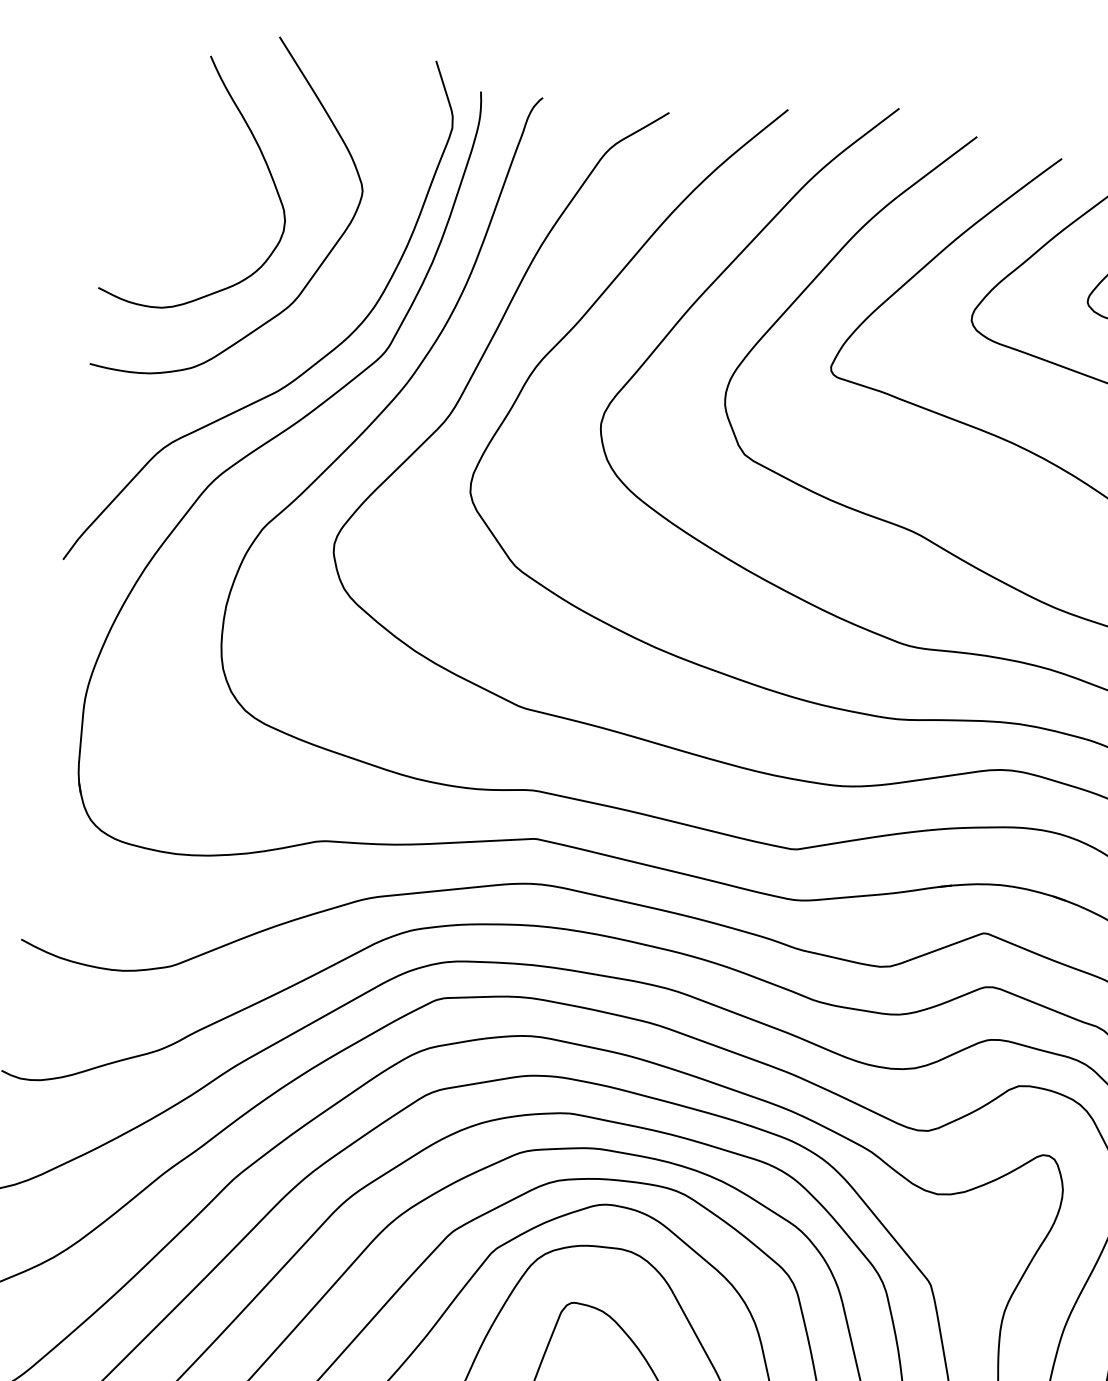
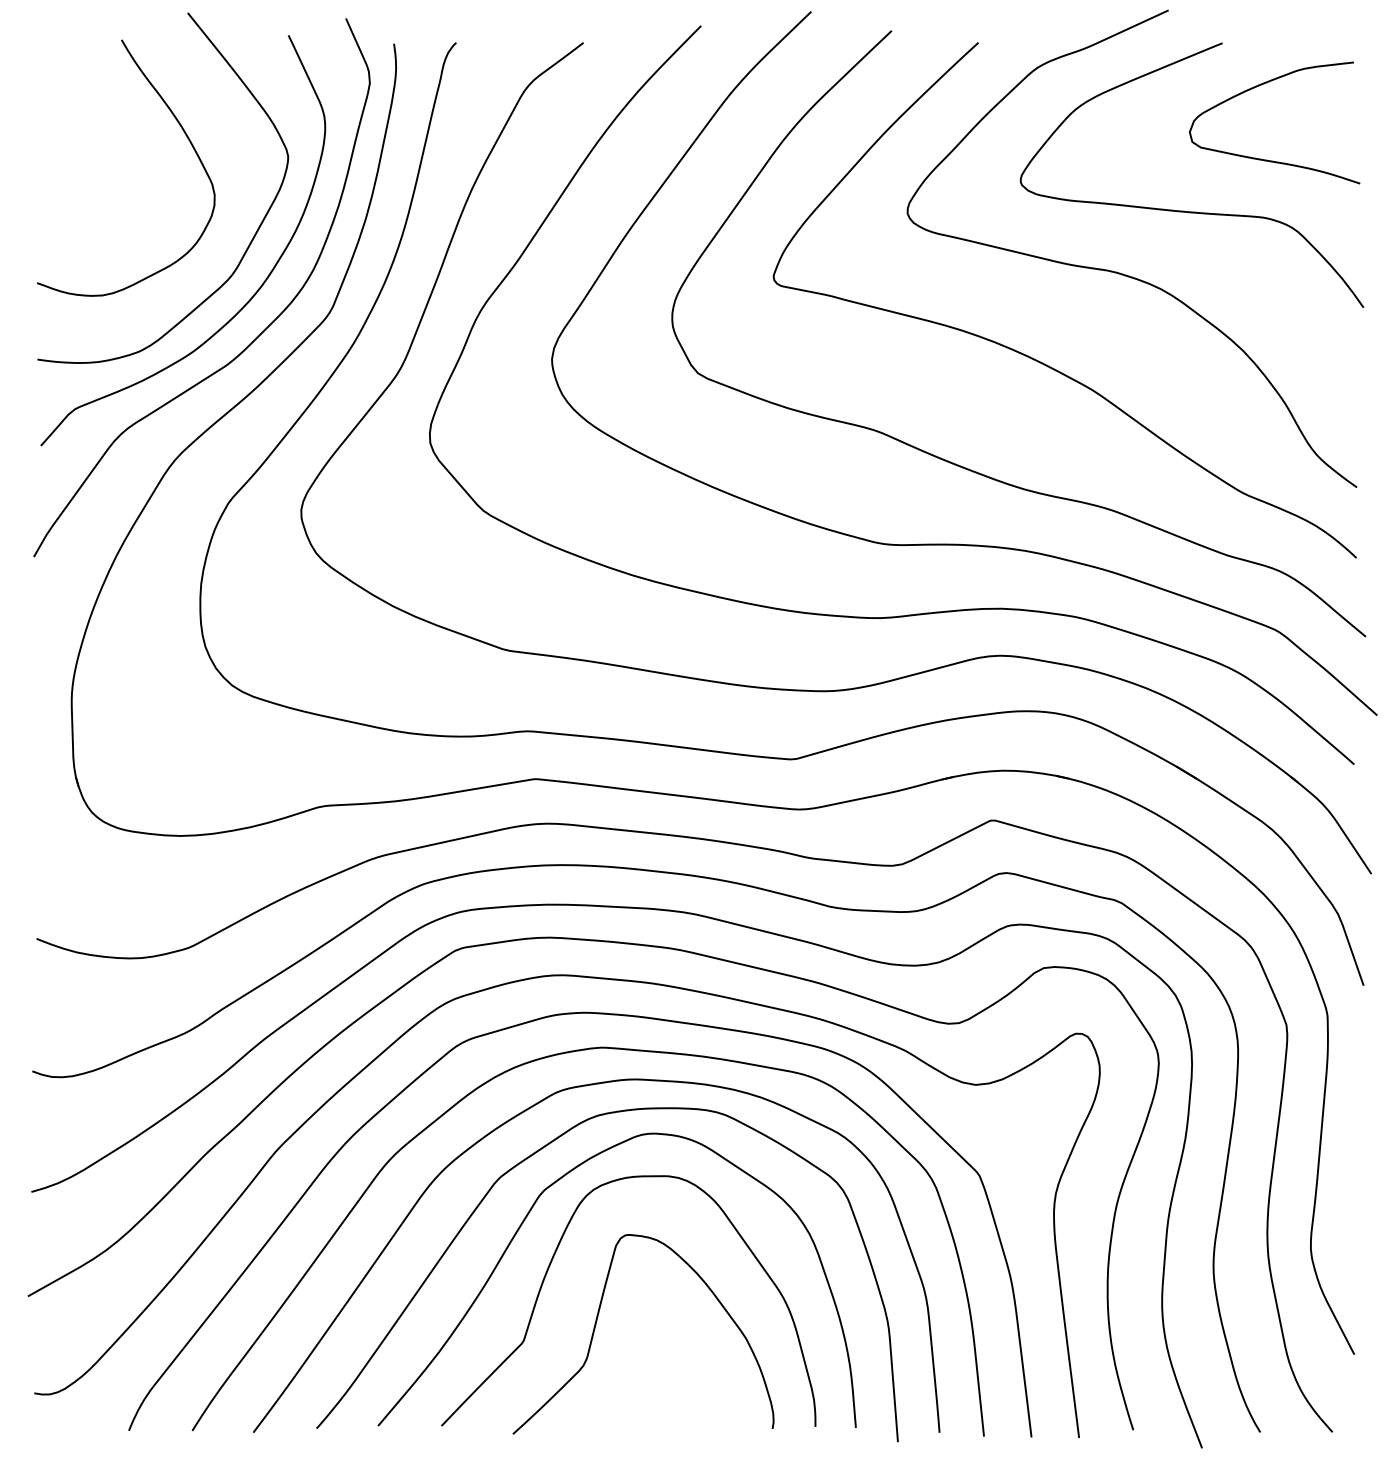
curve: (310, 325) -> (252, 295), added

